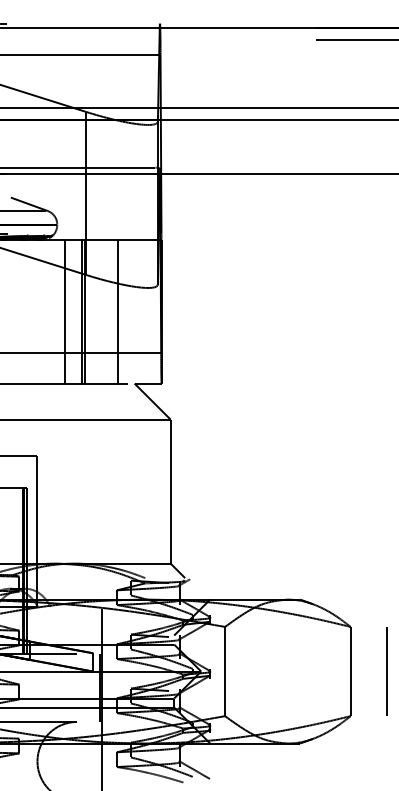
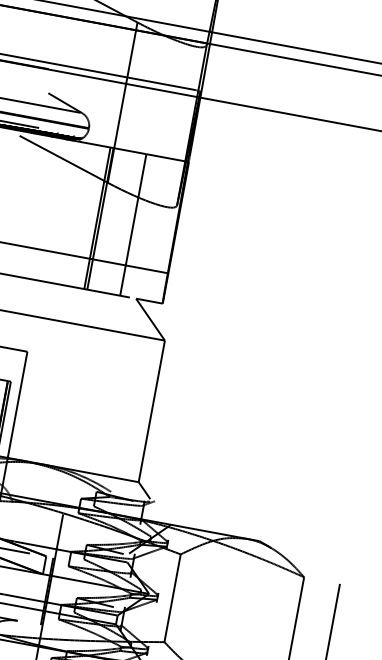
line: (65, 311) -> (81, 215), removed

